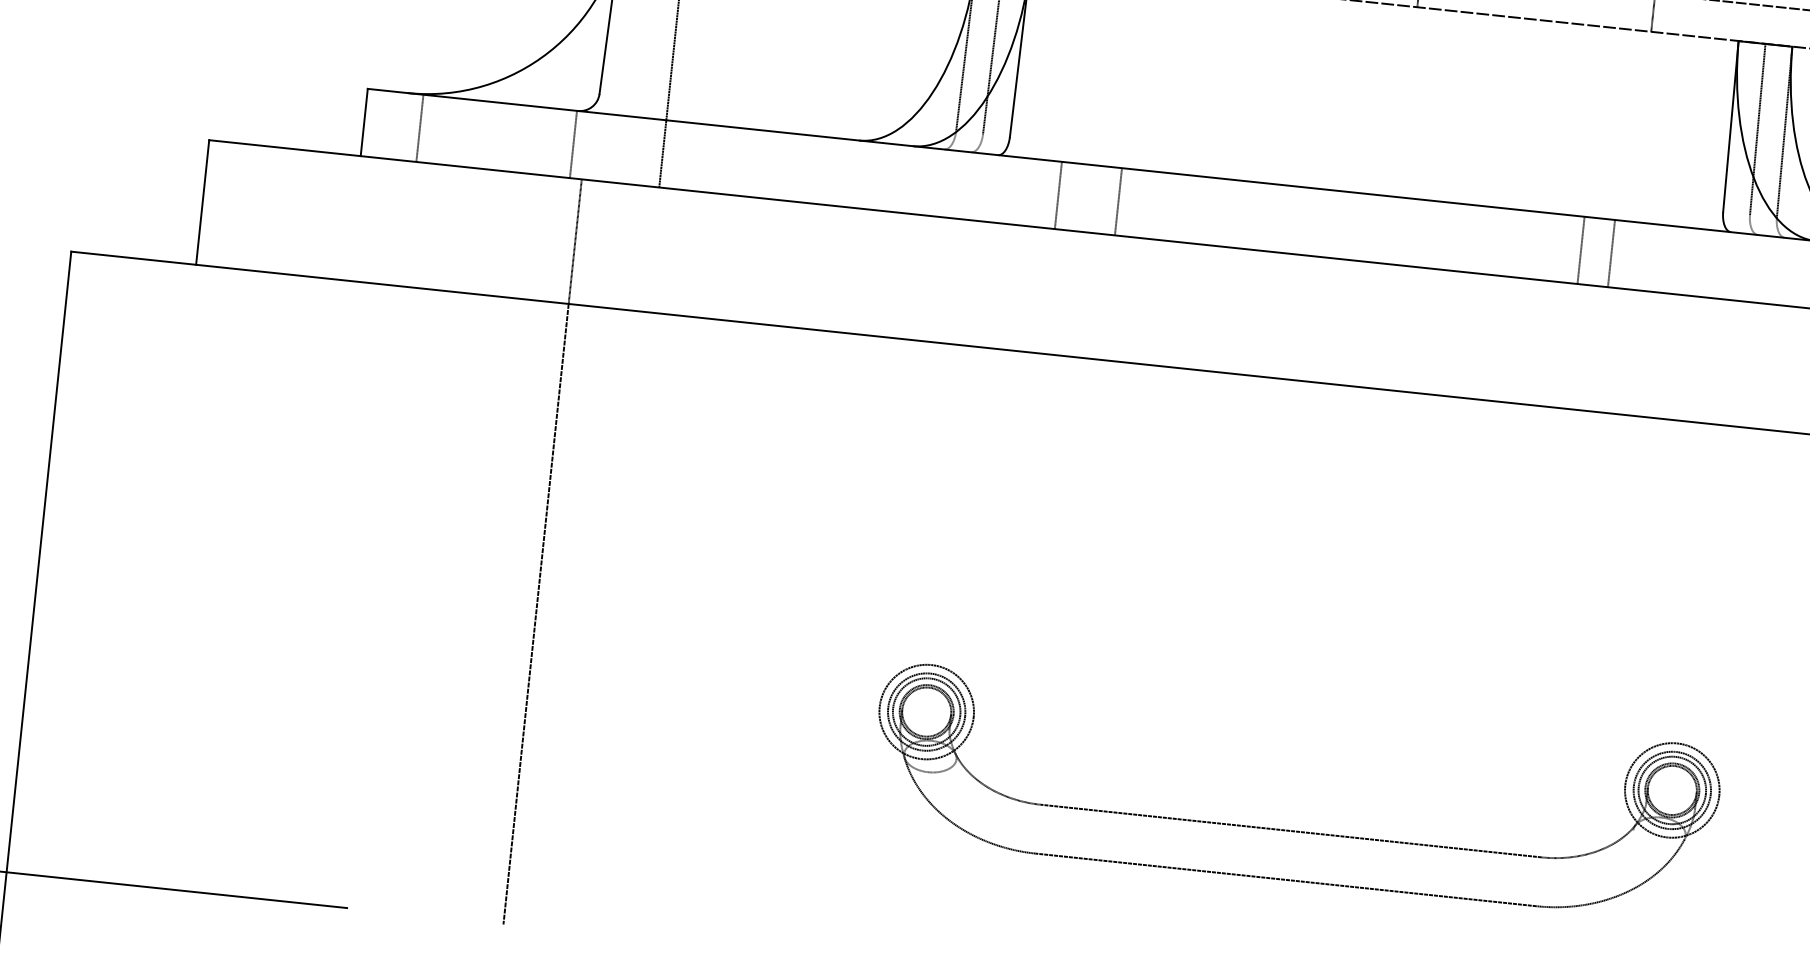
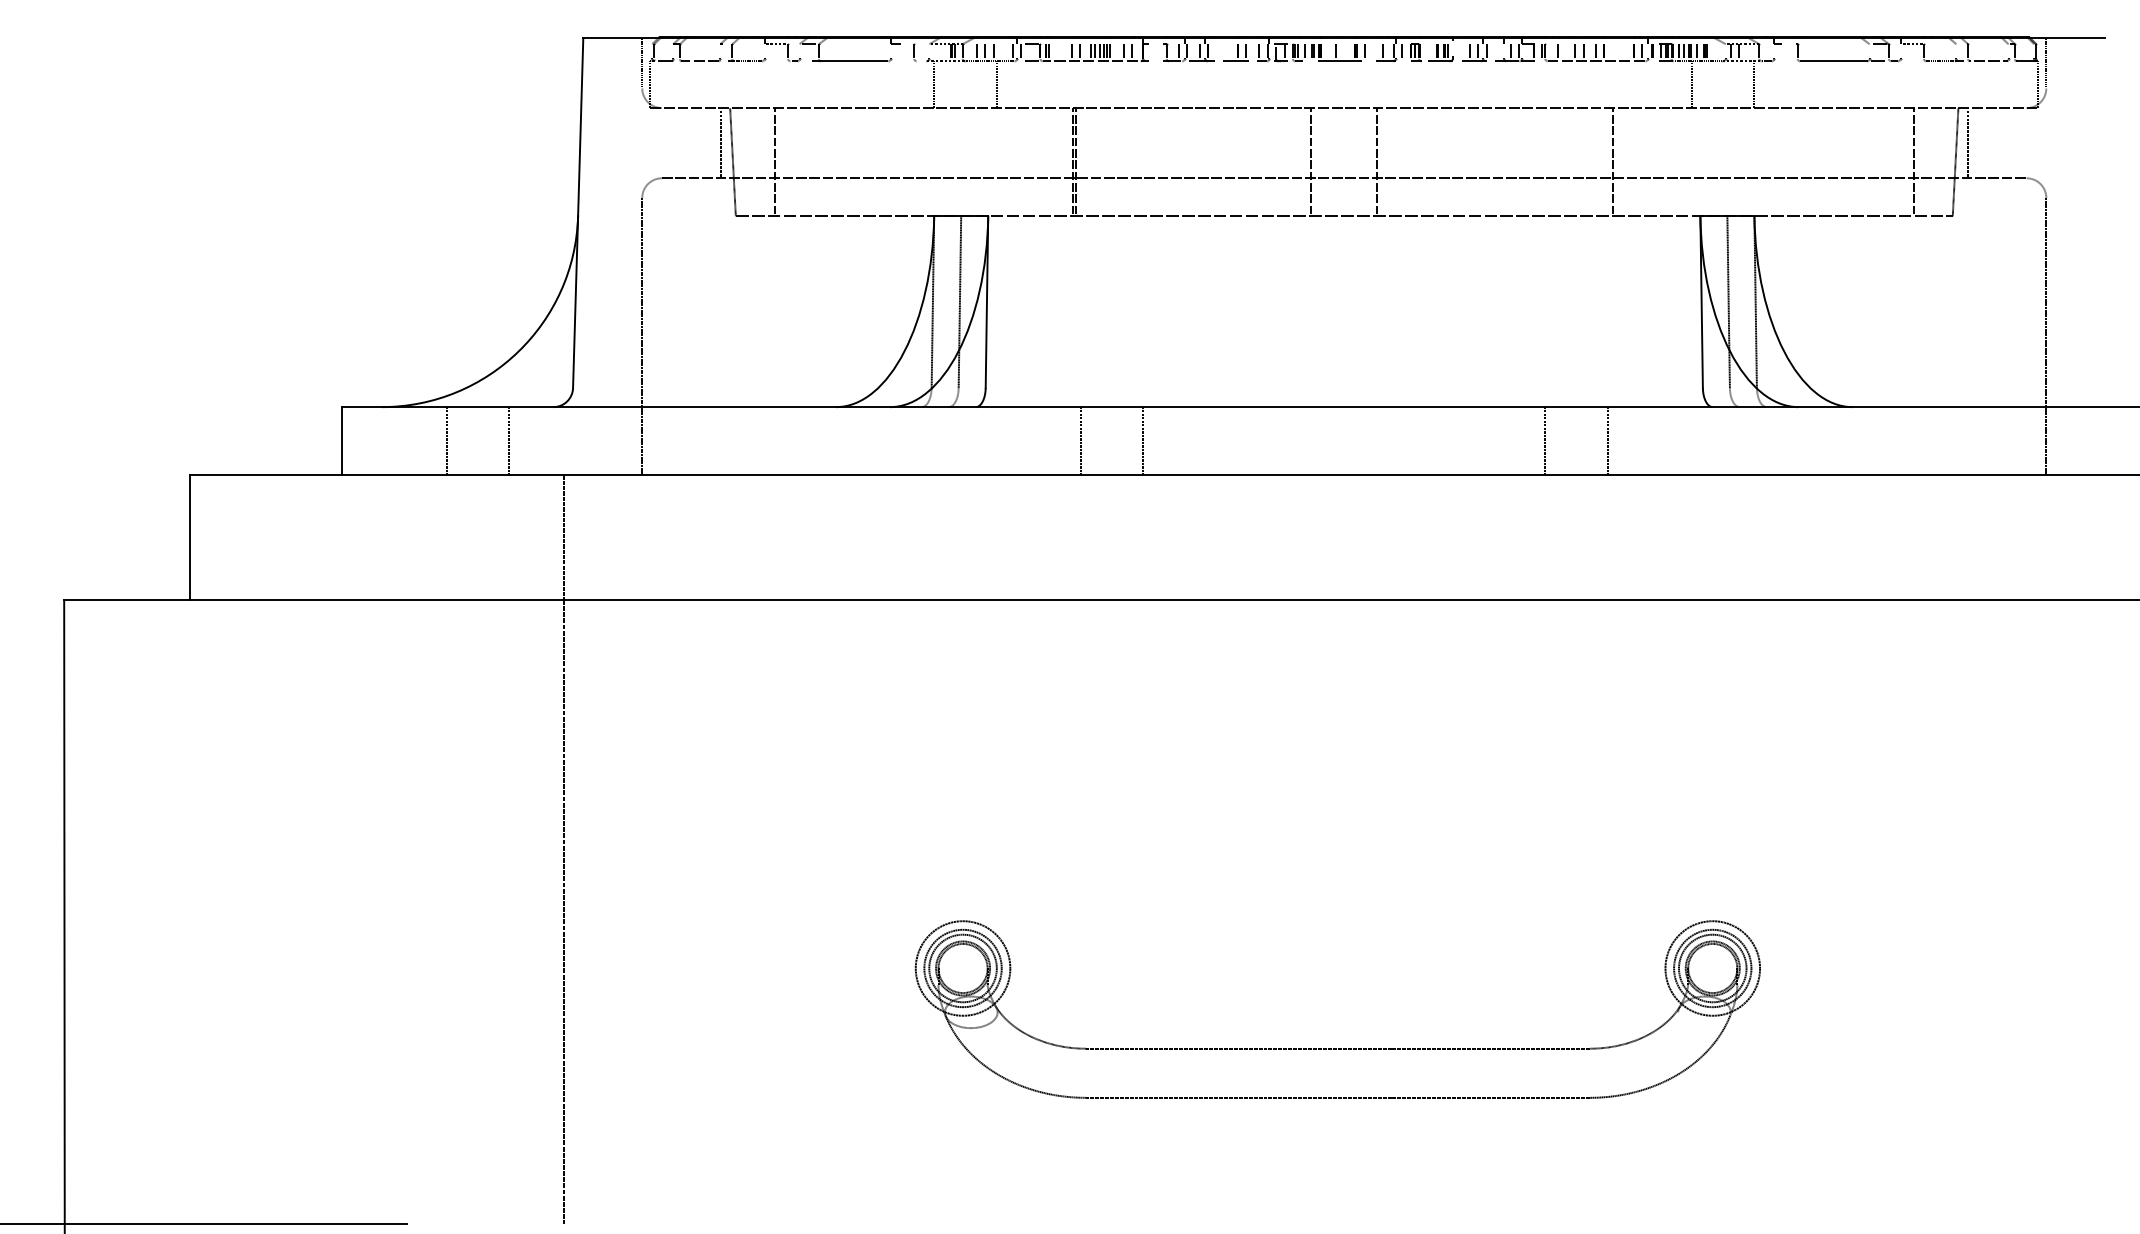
line: (420, 127) -> (447, 440), moved
line: (573, 144) -> (509, 440), moved
line: (1058, 195) -> (1081, 440), moved
line: (1118, 201) -> (1143, 440), moved
line: (1581, 249) -> (1607, 440), moved
line: (1611, 253) -> (1545, 440), moved

